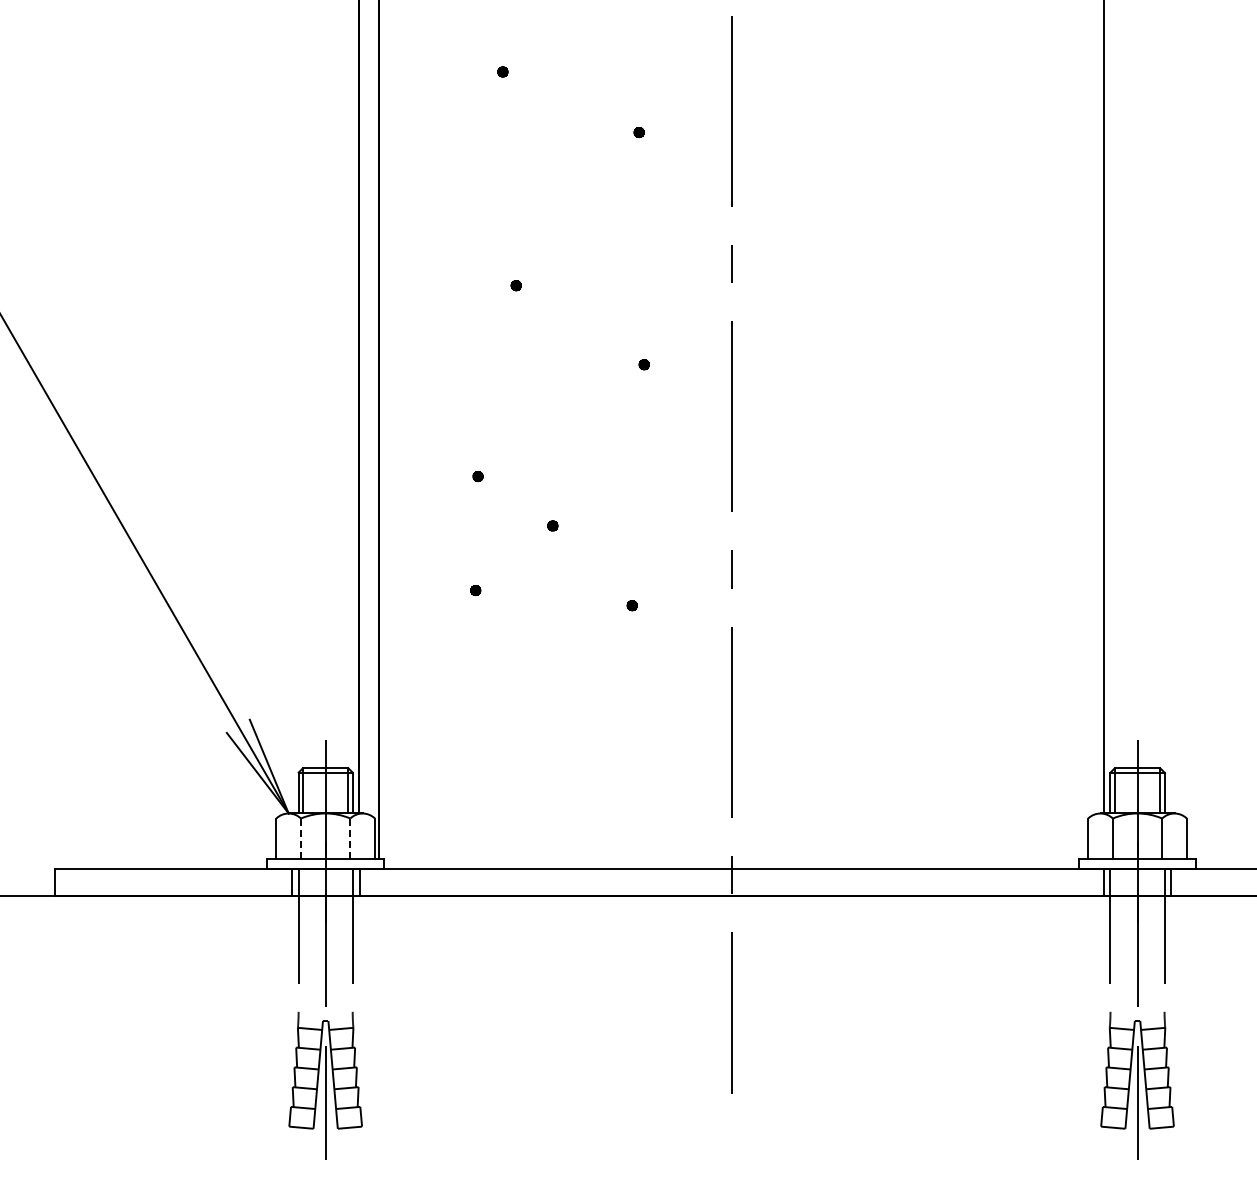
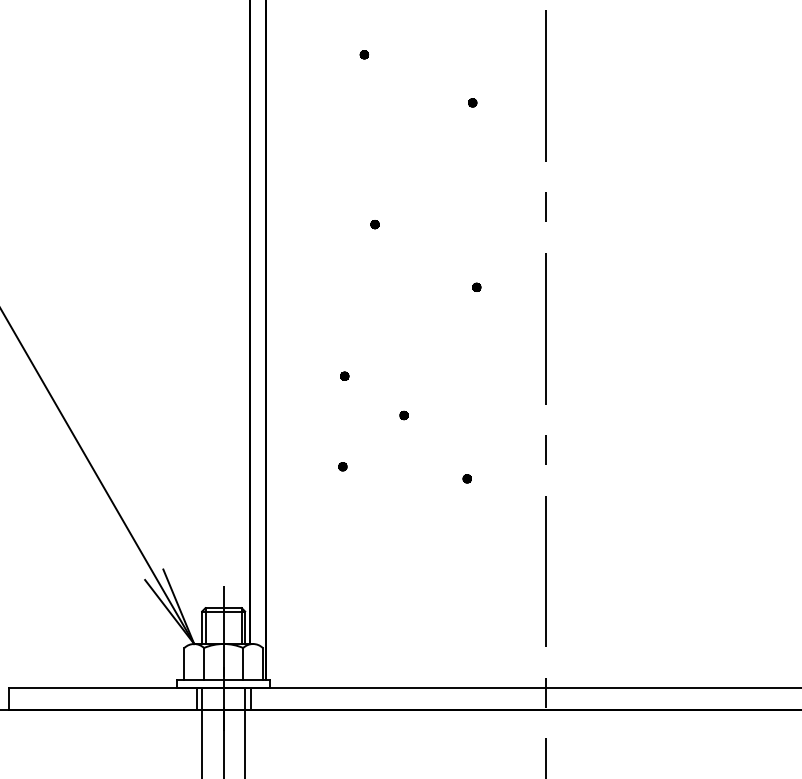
line: (301, 839) -> (204, 664), dashed -> solid
line: (350, 839) -> (243, 664), dashed -> solid

